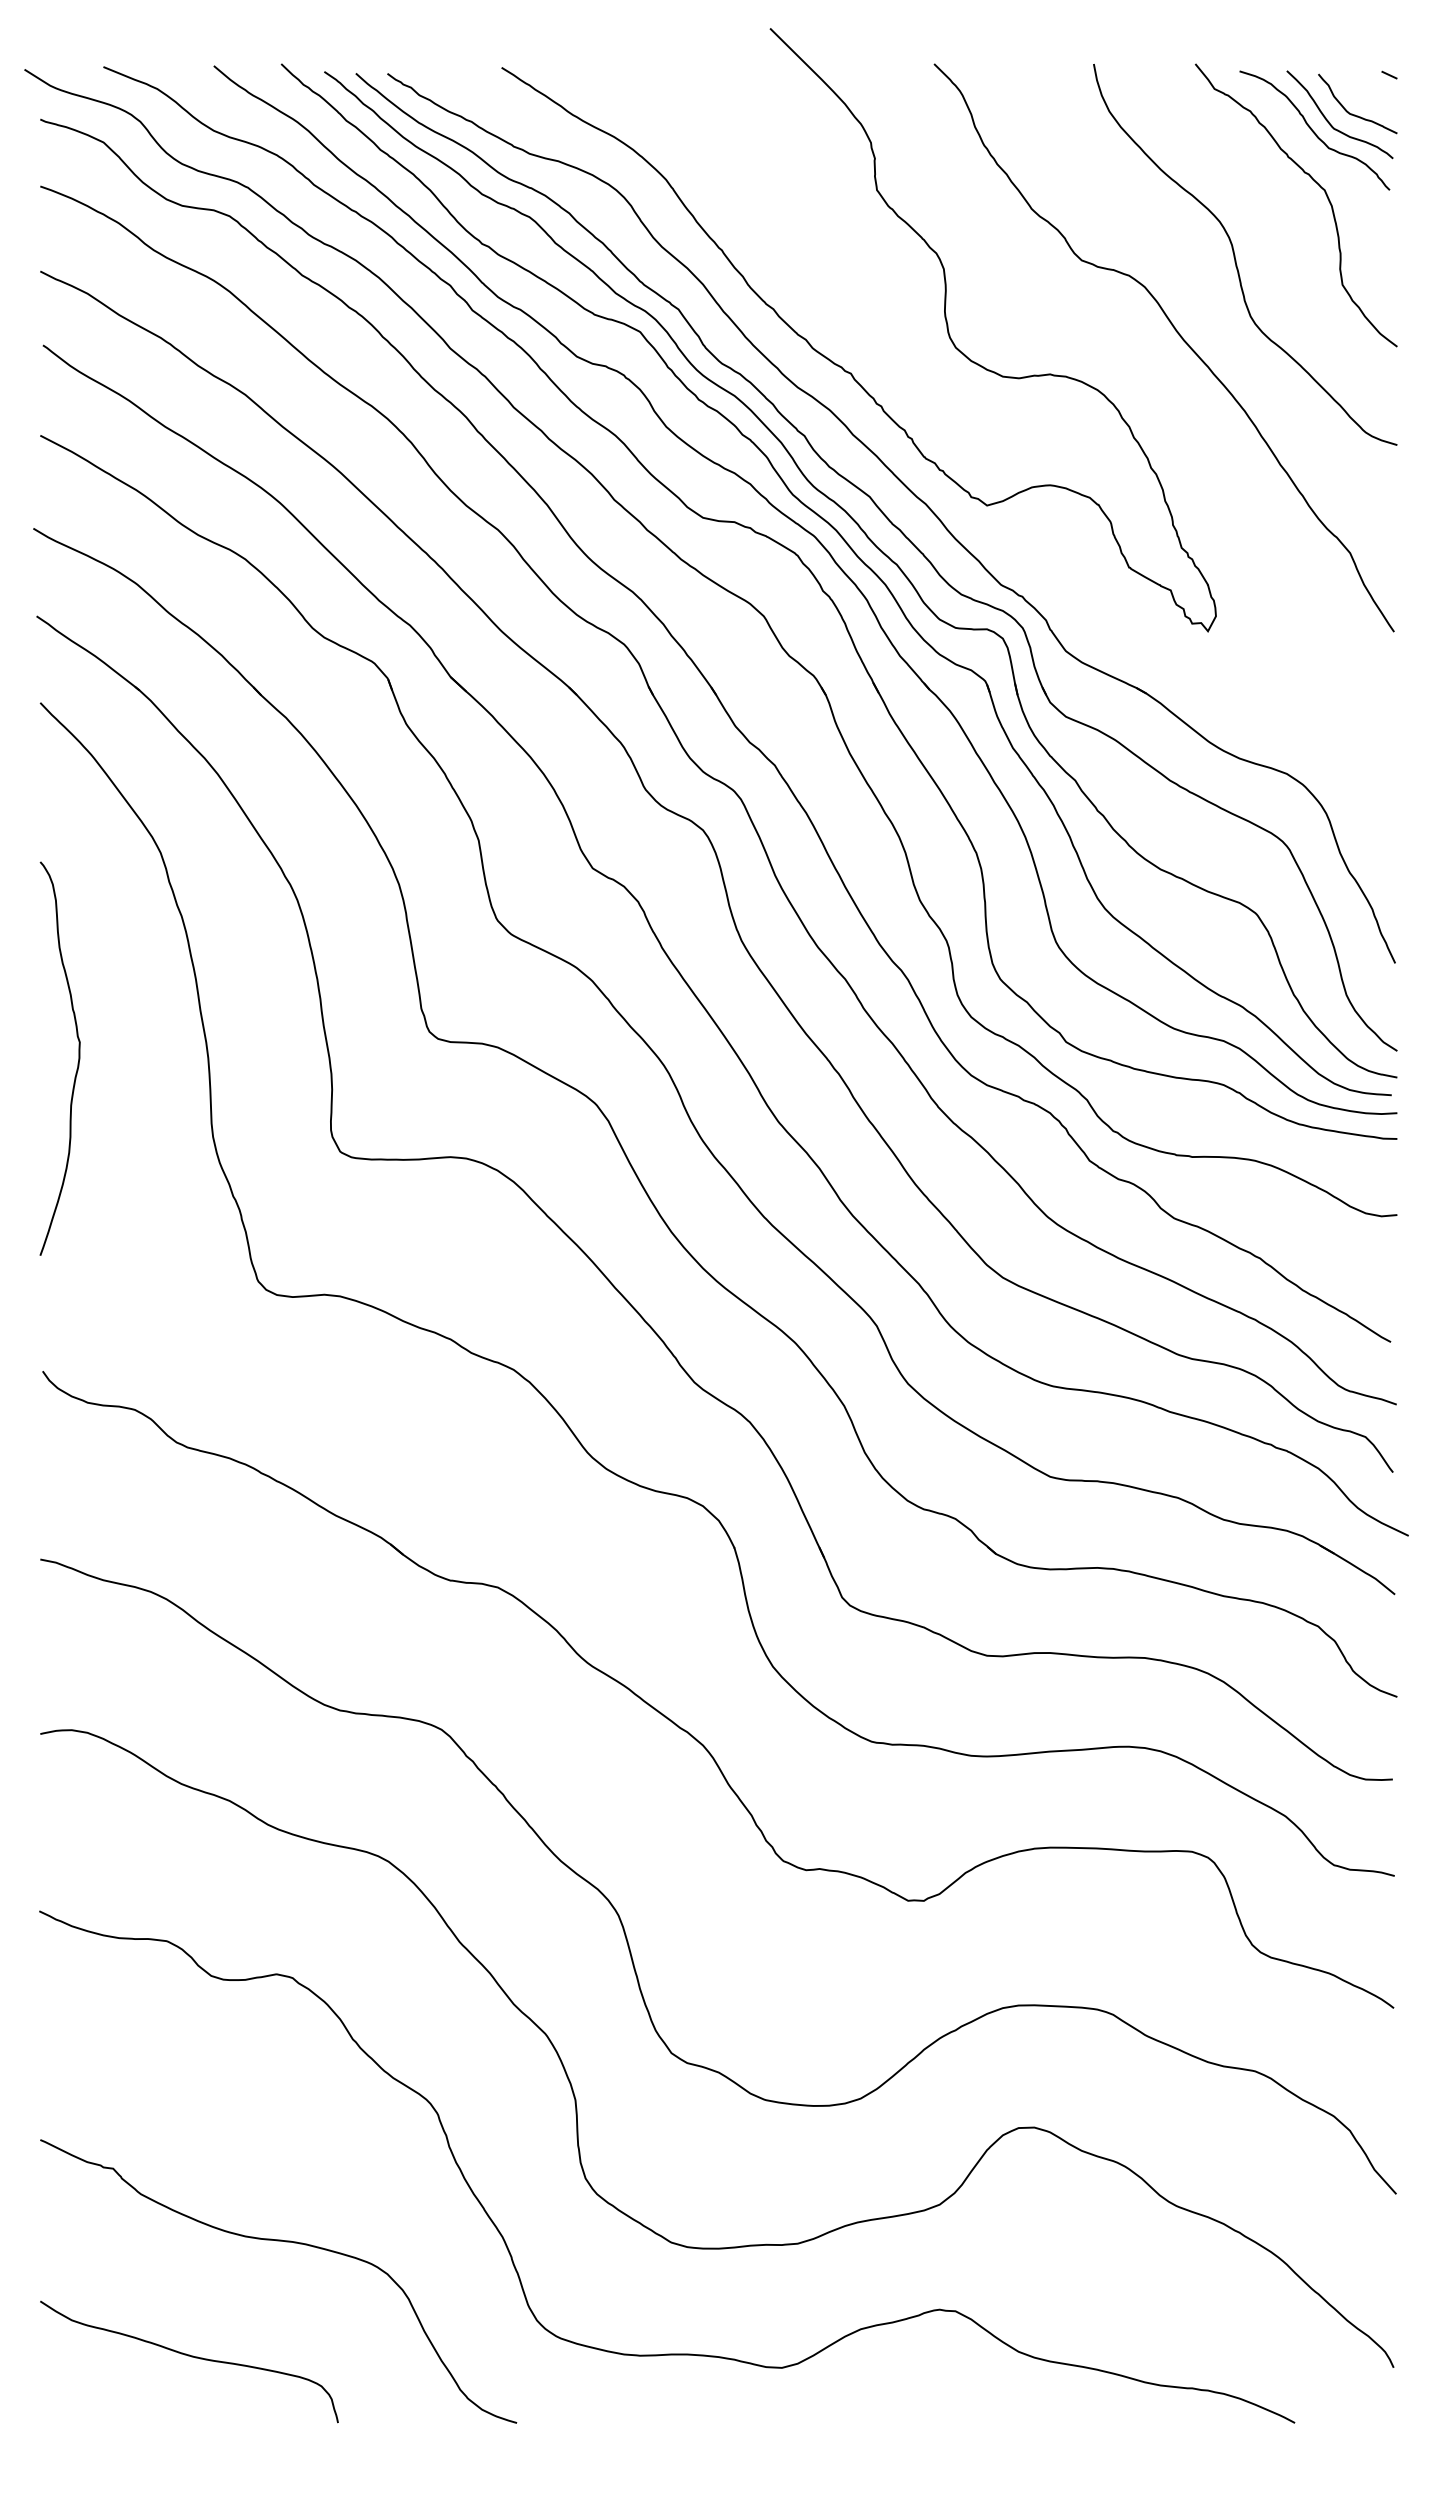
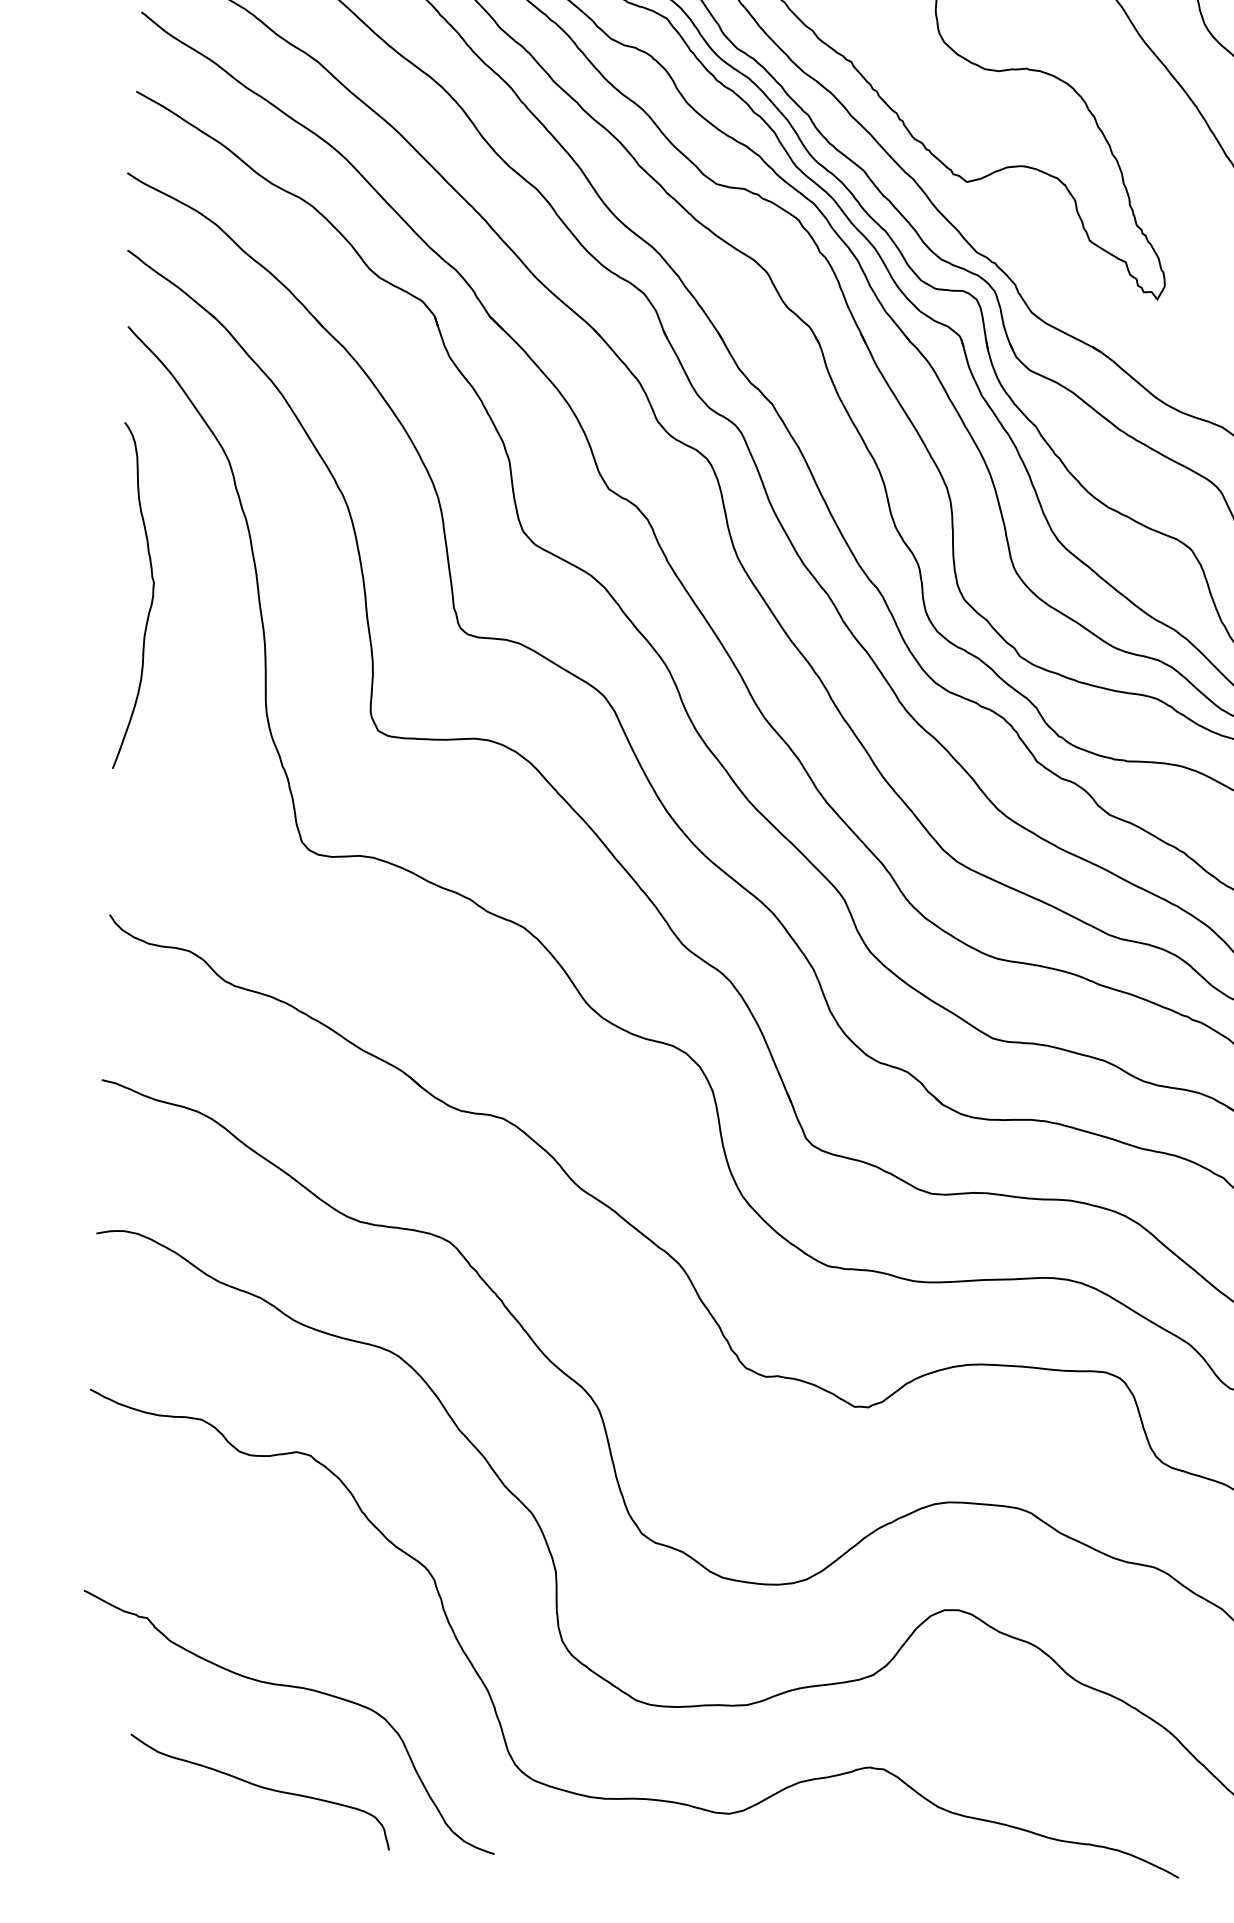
curve: (77, 1062) -> (151, 600), moved
curve: (191, 2357) -> (262, 1788), moved

